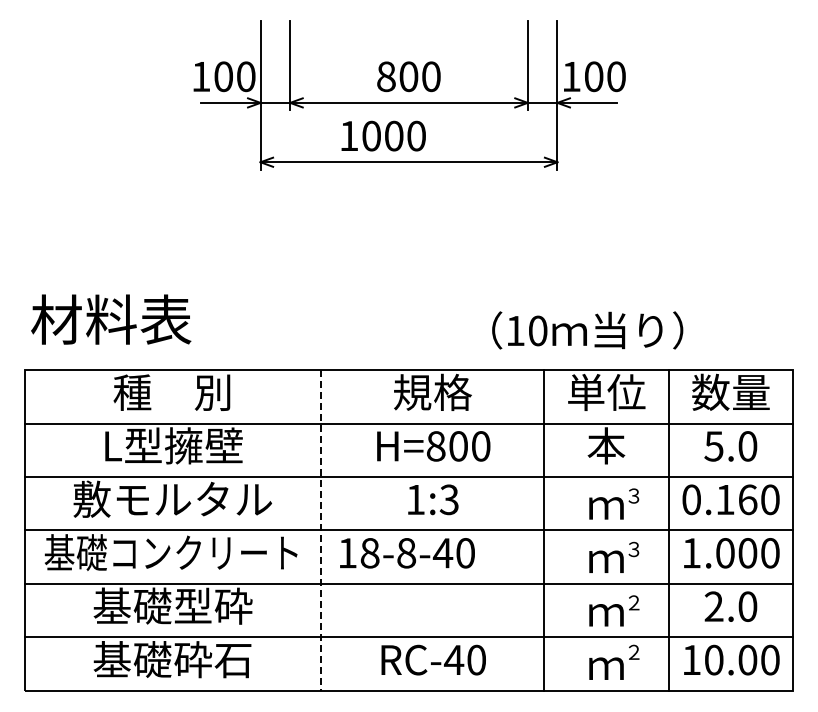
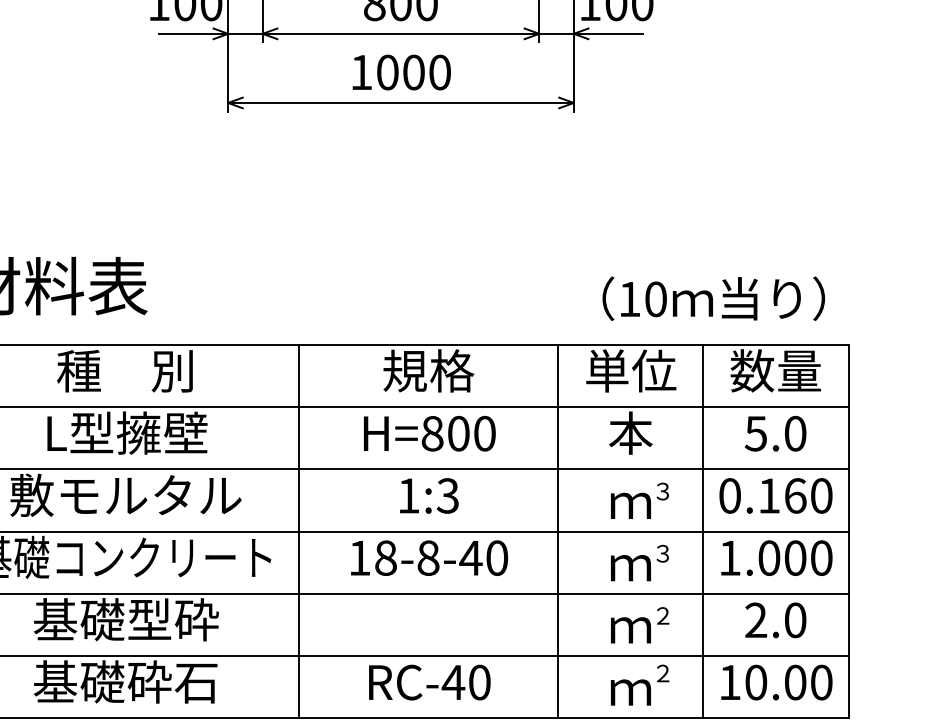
text: (383, 135) -> (401, 71), moved
text: (587, 330) -> (713, 298), moved
line: (321, 530) -> (299, 531), dashed -> solid
text: (407, 553) -> (429, 558), moved

